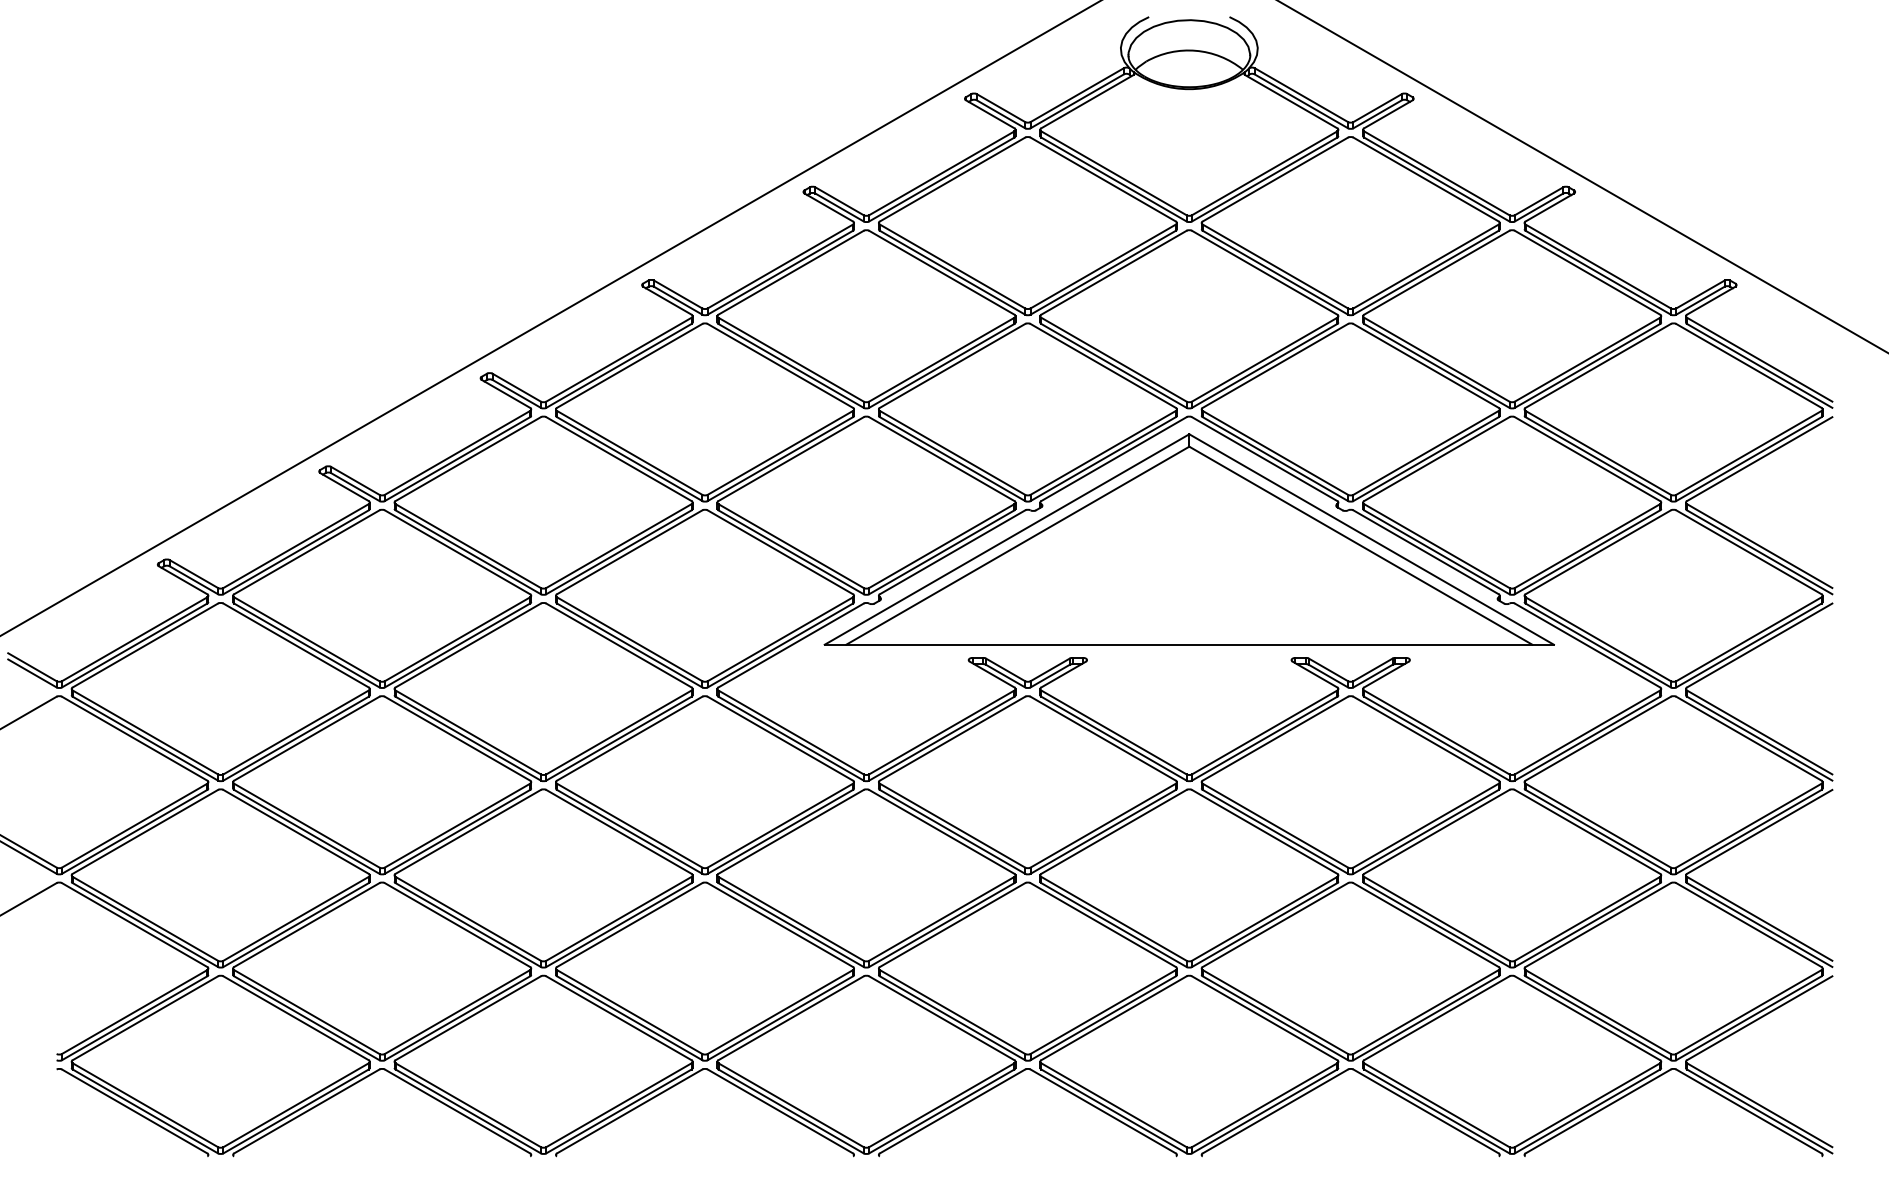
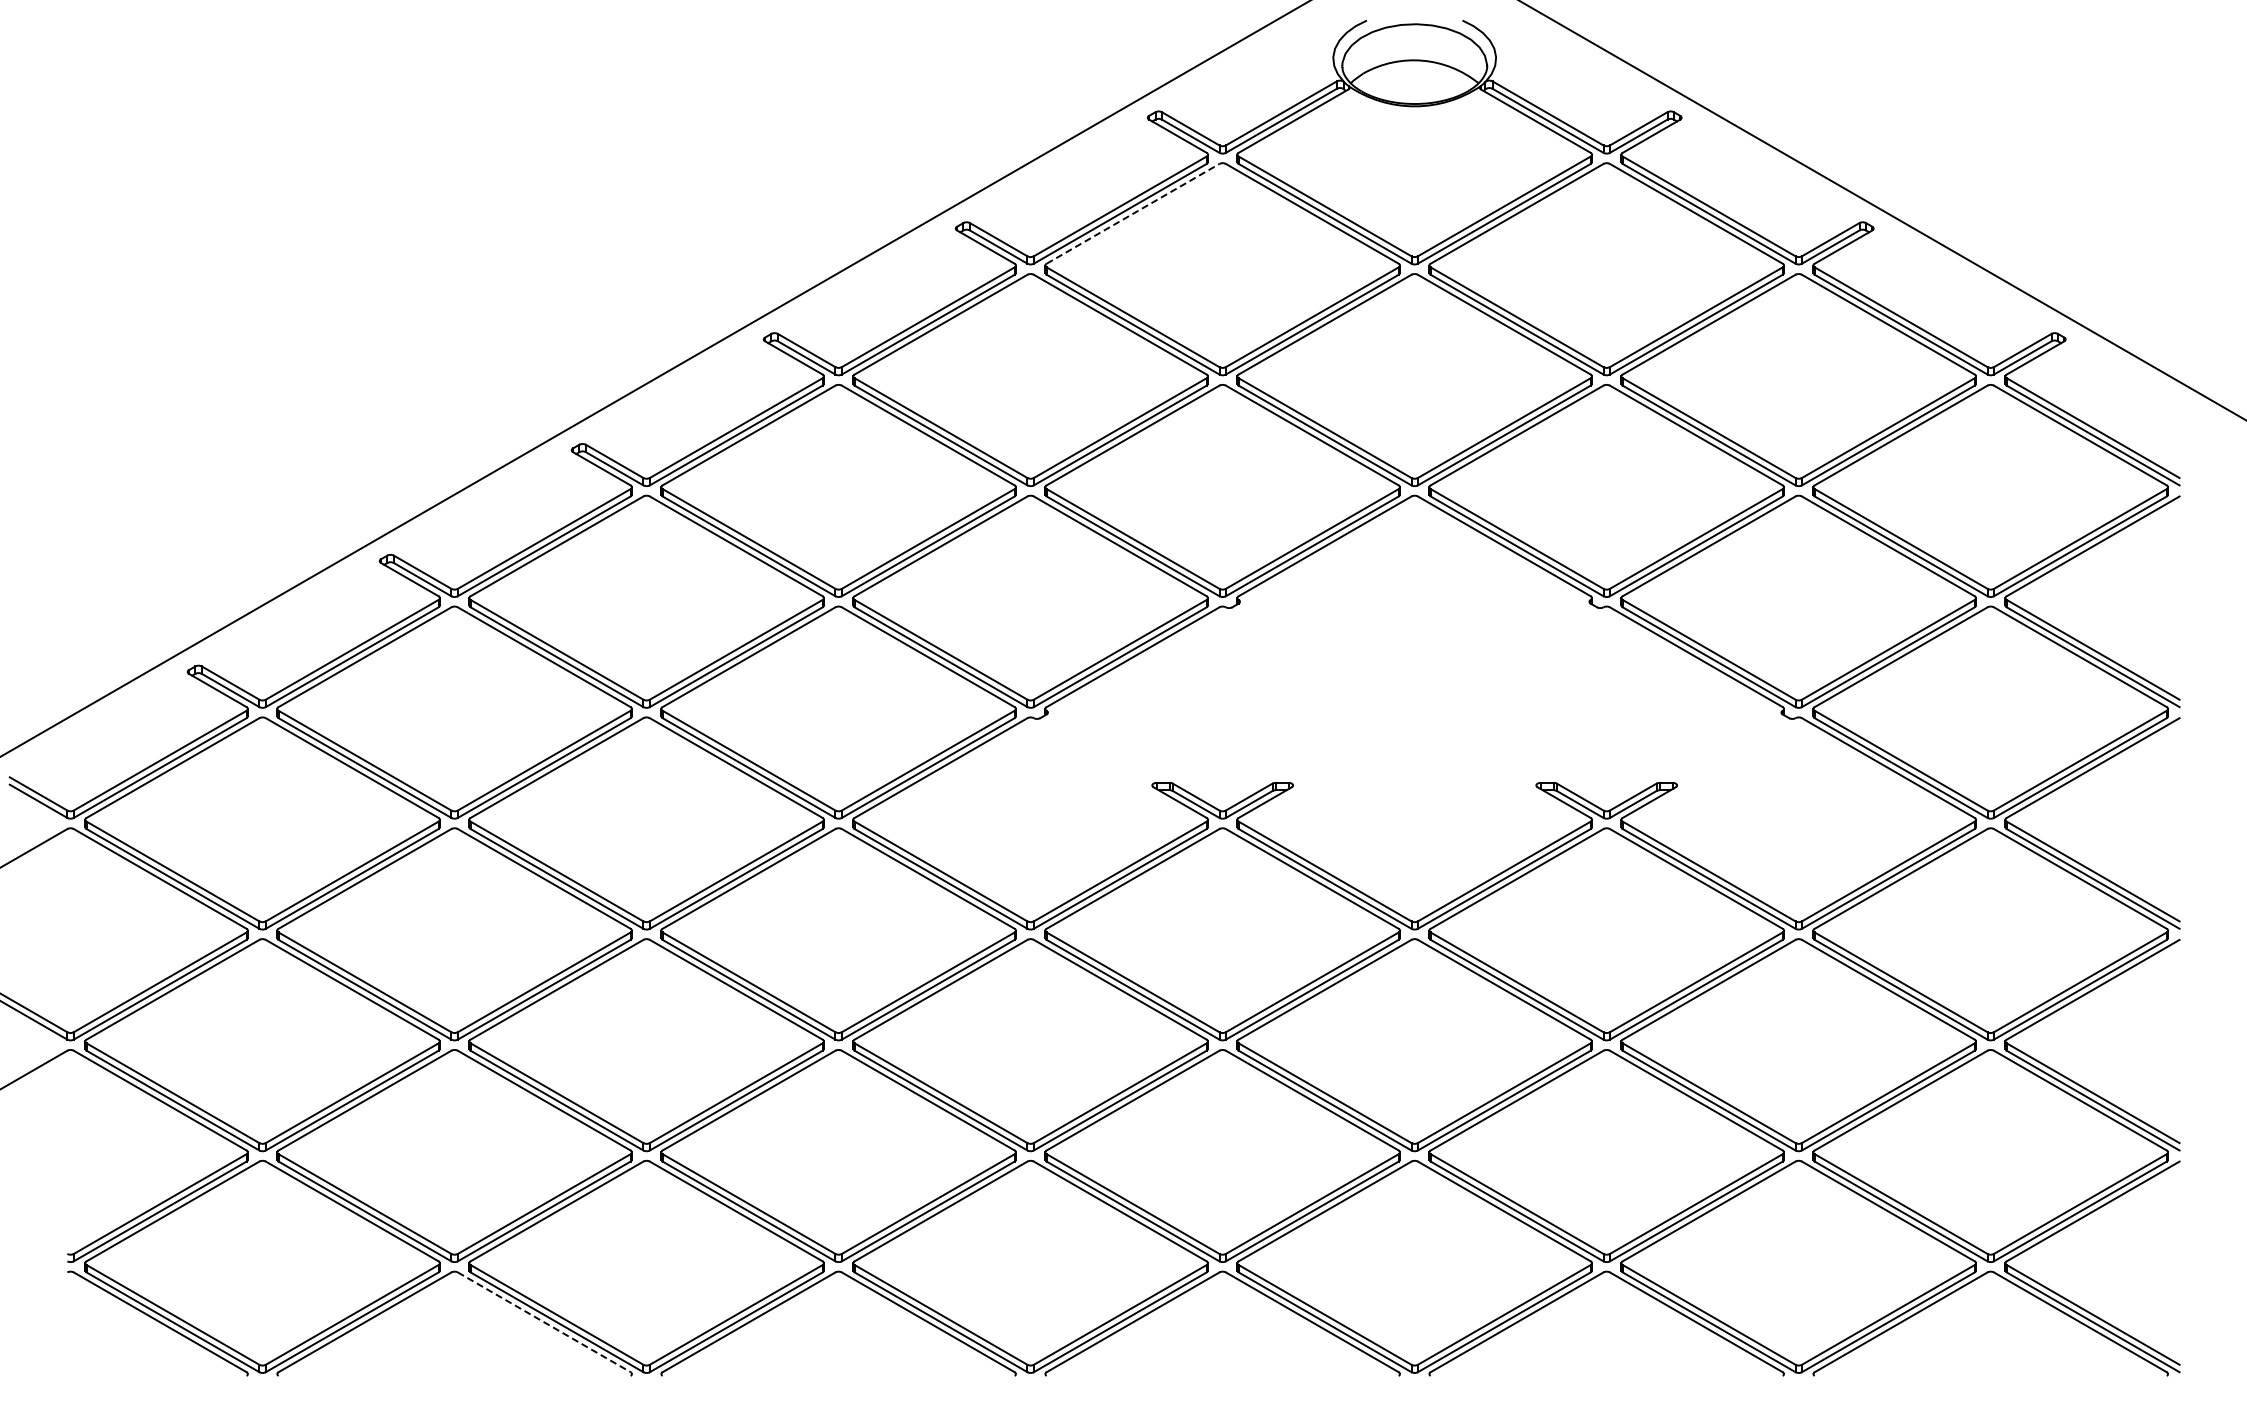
line: (952, 179) -> (1133, 213), solid -> dashed
part: (1189, 539) -> (1414, 641), removed
line: (457, 1111) -> (544, 1322), solid -> dashed

